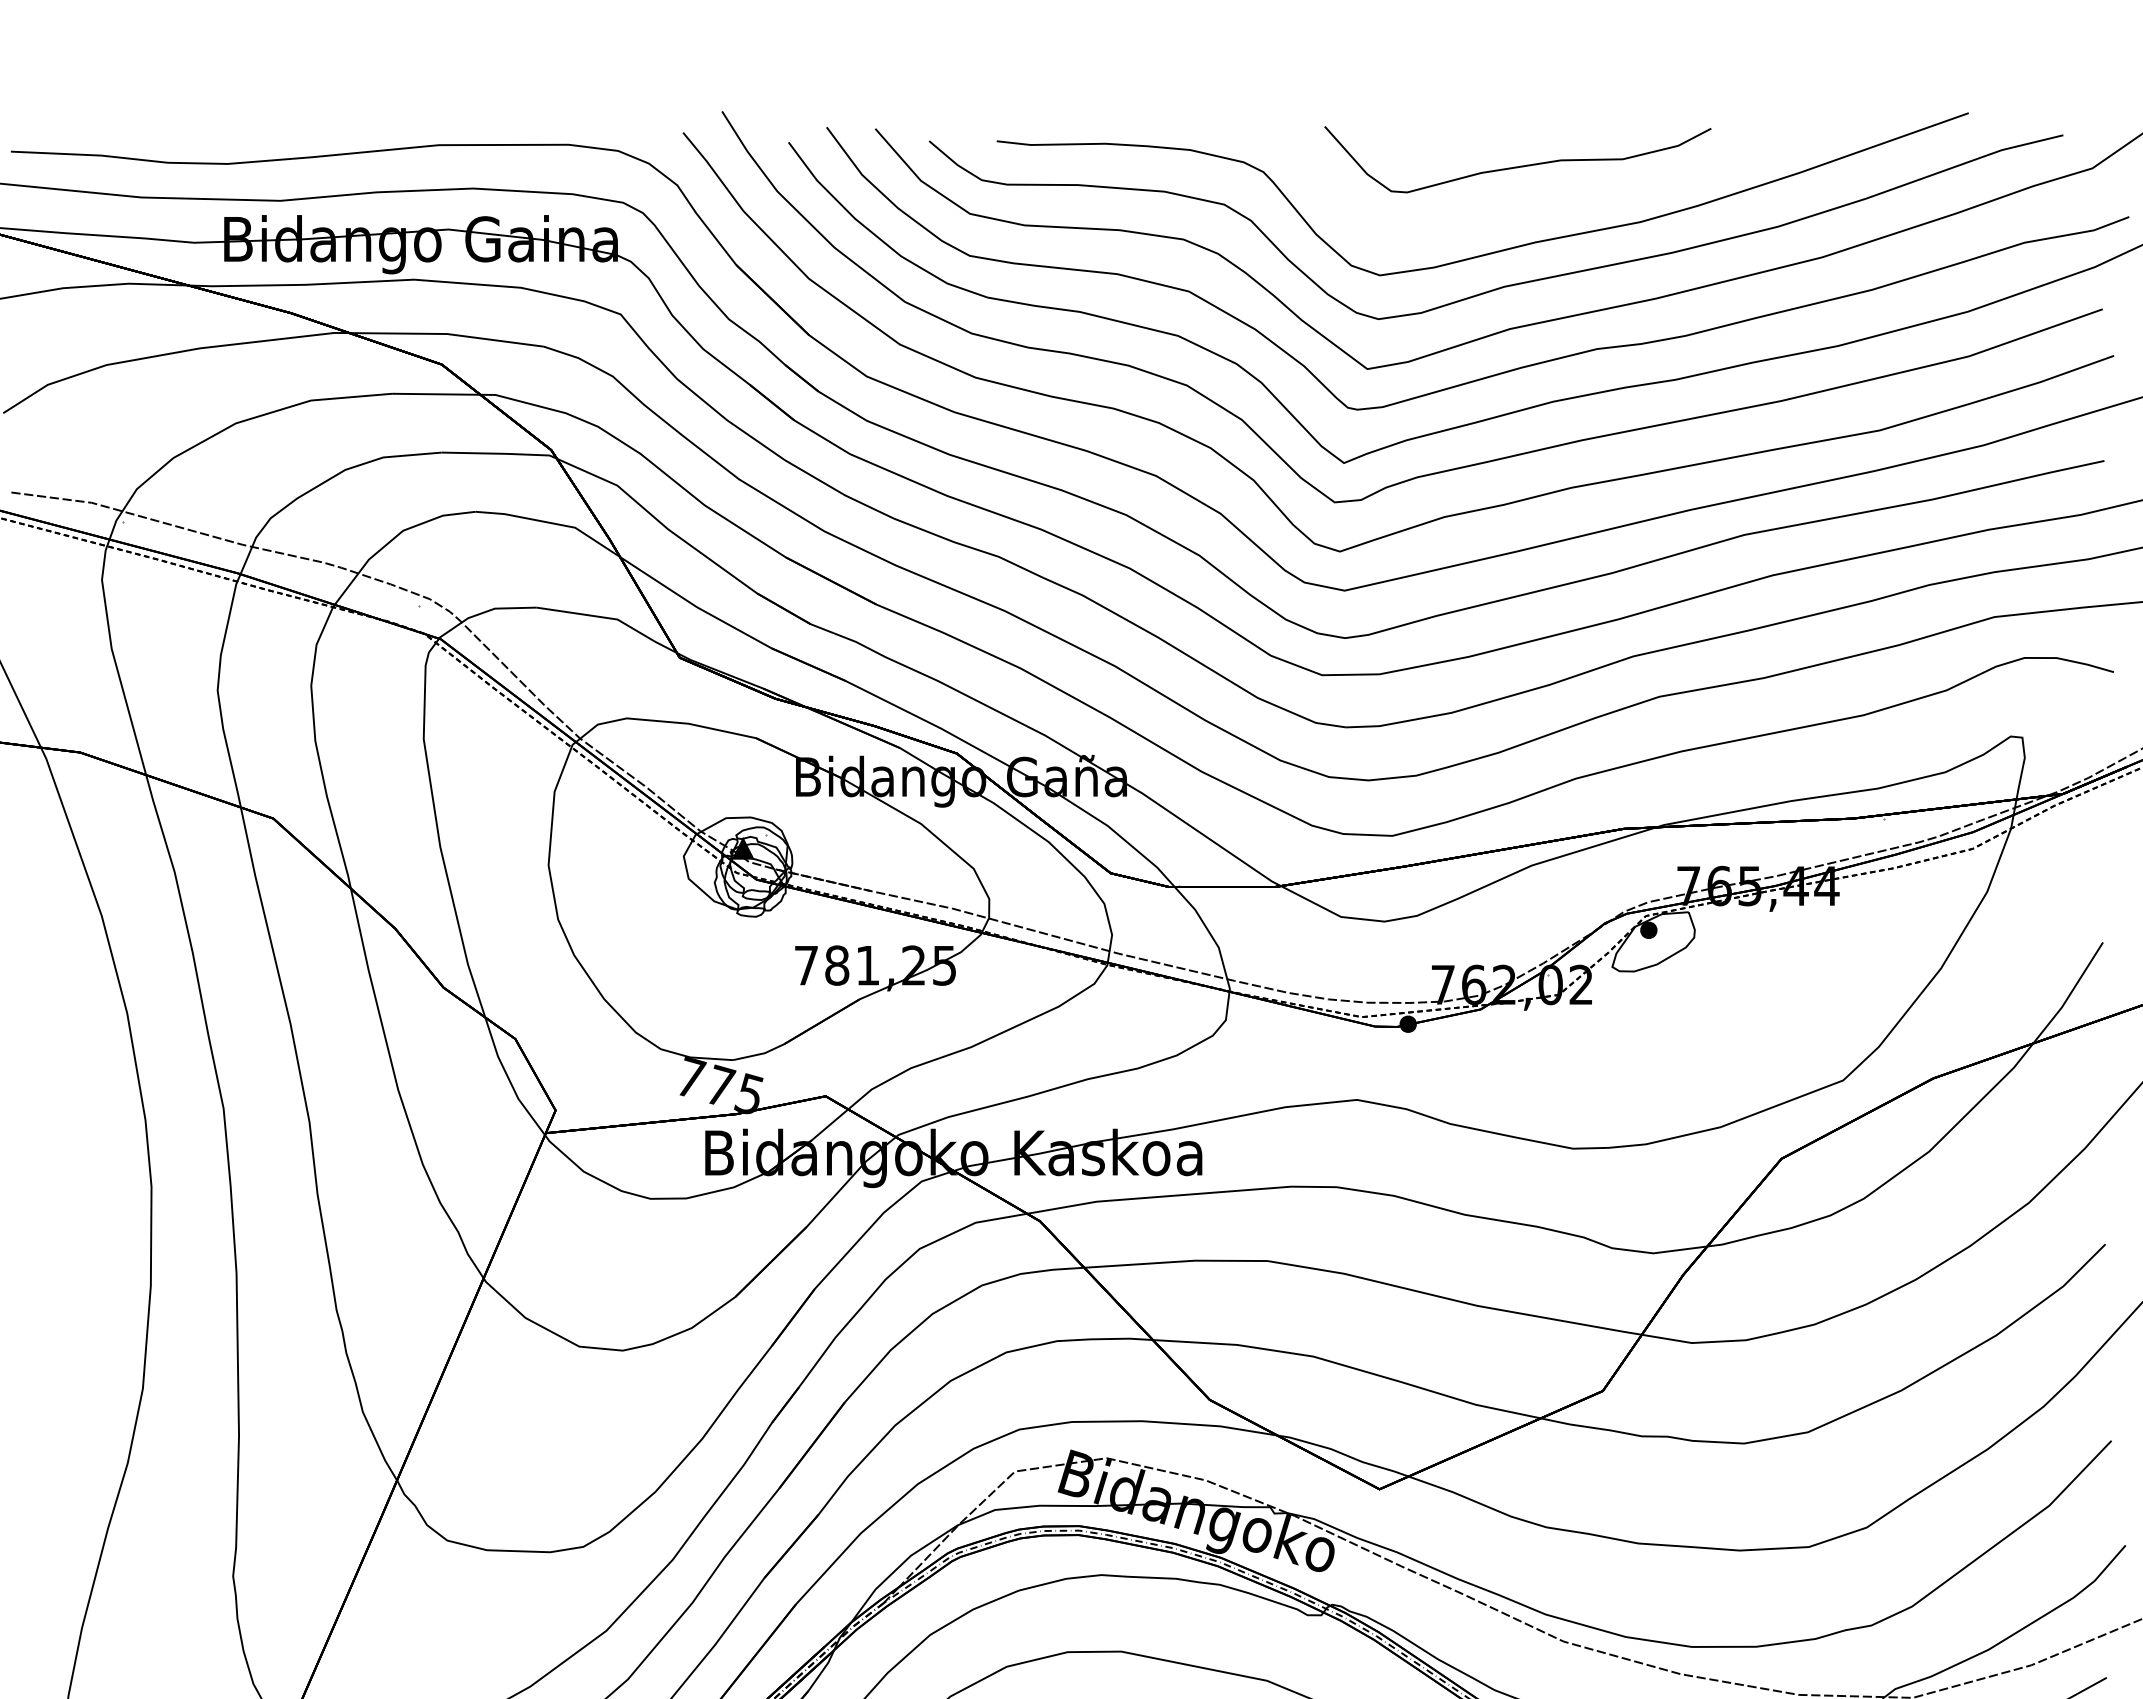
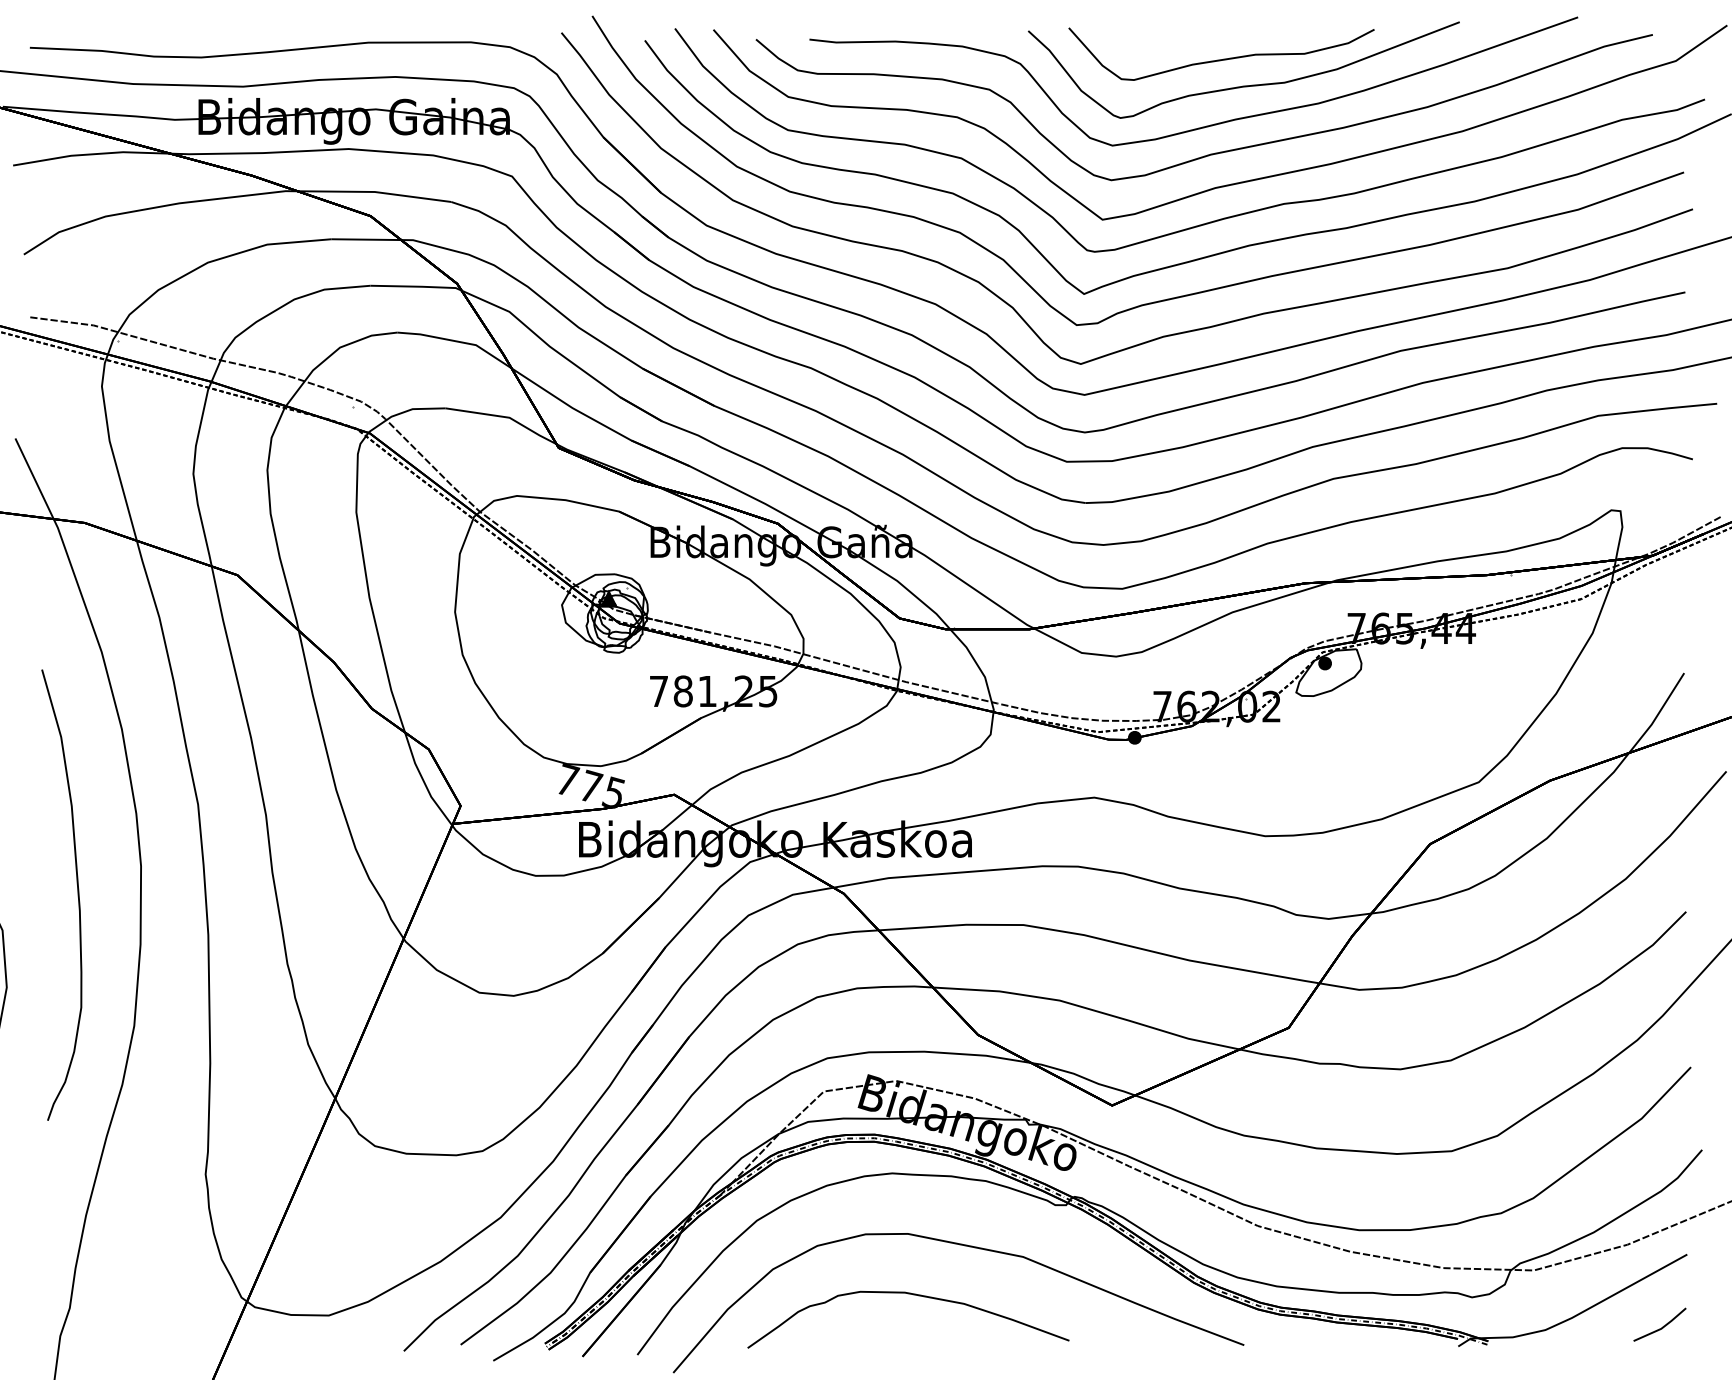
curve: (1545, 199) -> (1243, 85), added
curve: (71, 1222) -> (77, 894), added

